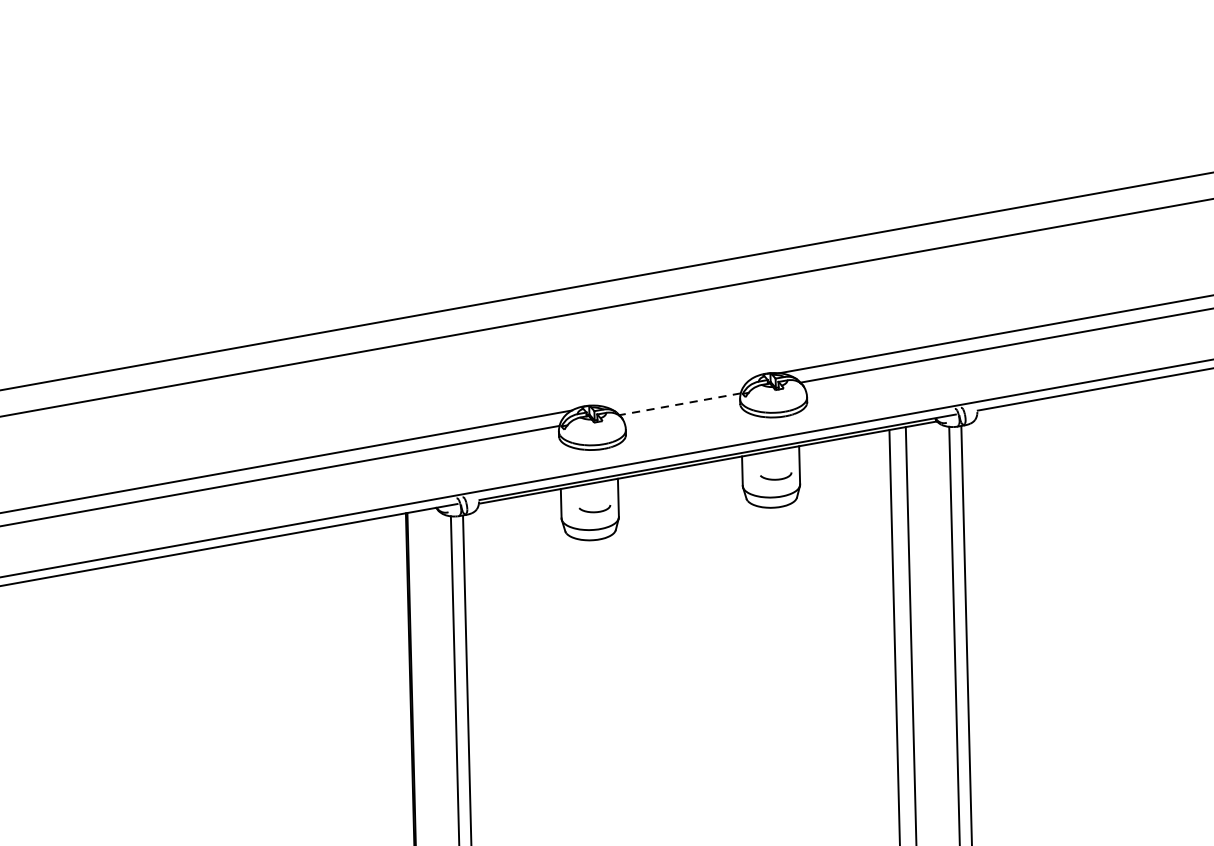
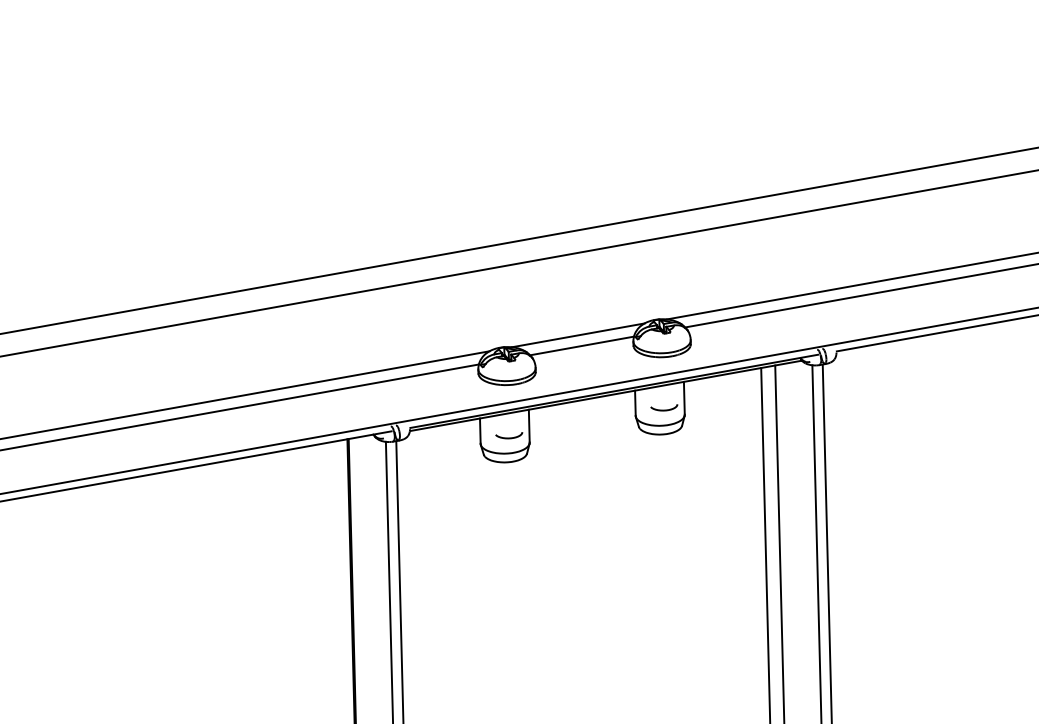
line: (674, 392) -> (577, 335), added
line: (679, 404) -> (581, 346), dashed -> solid

